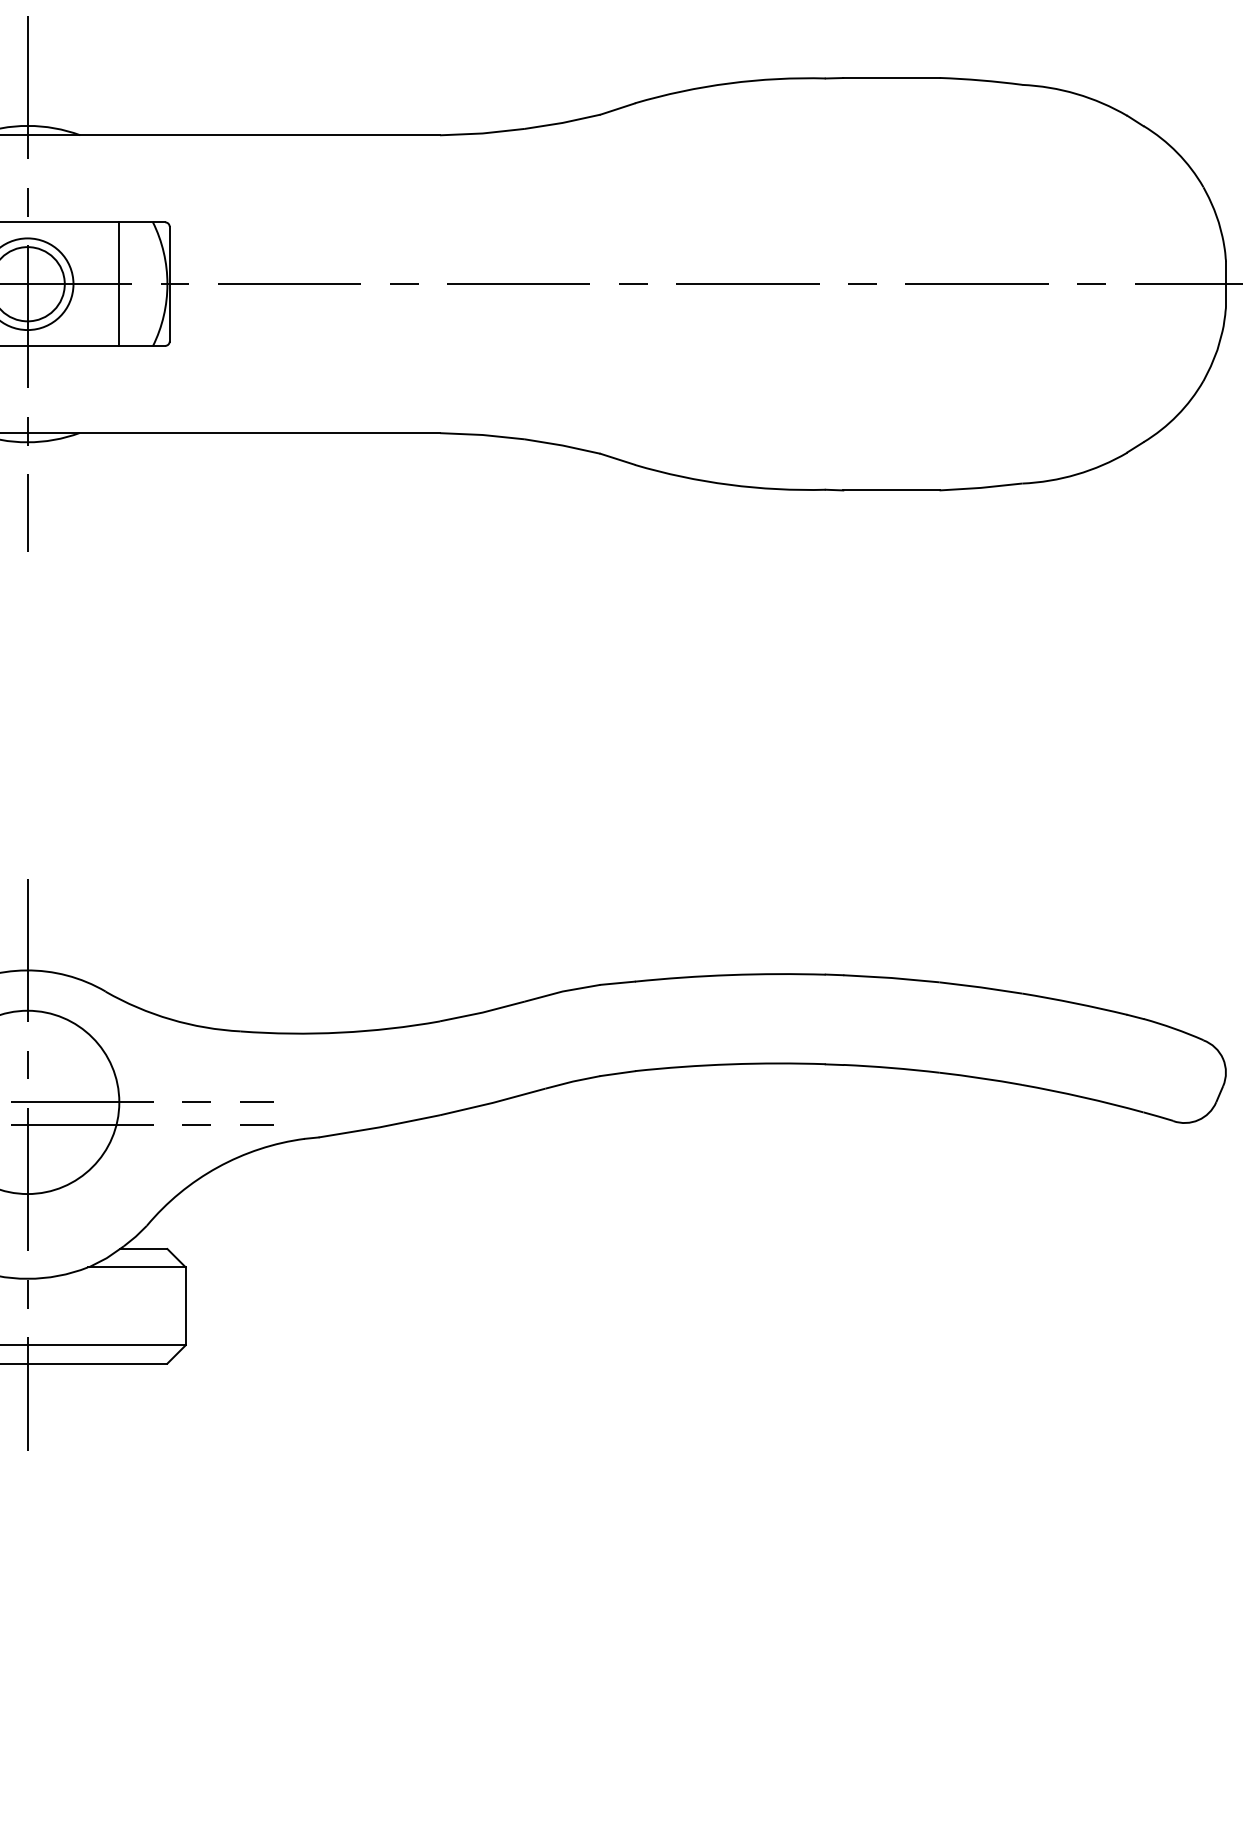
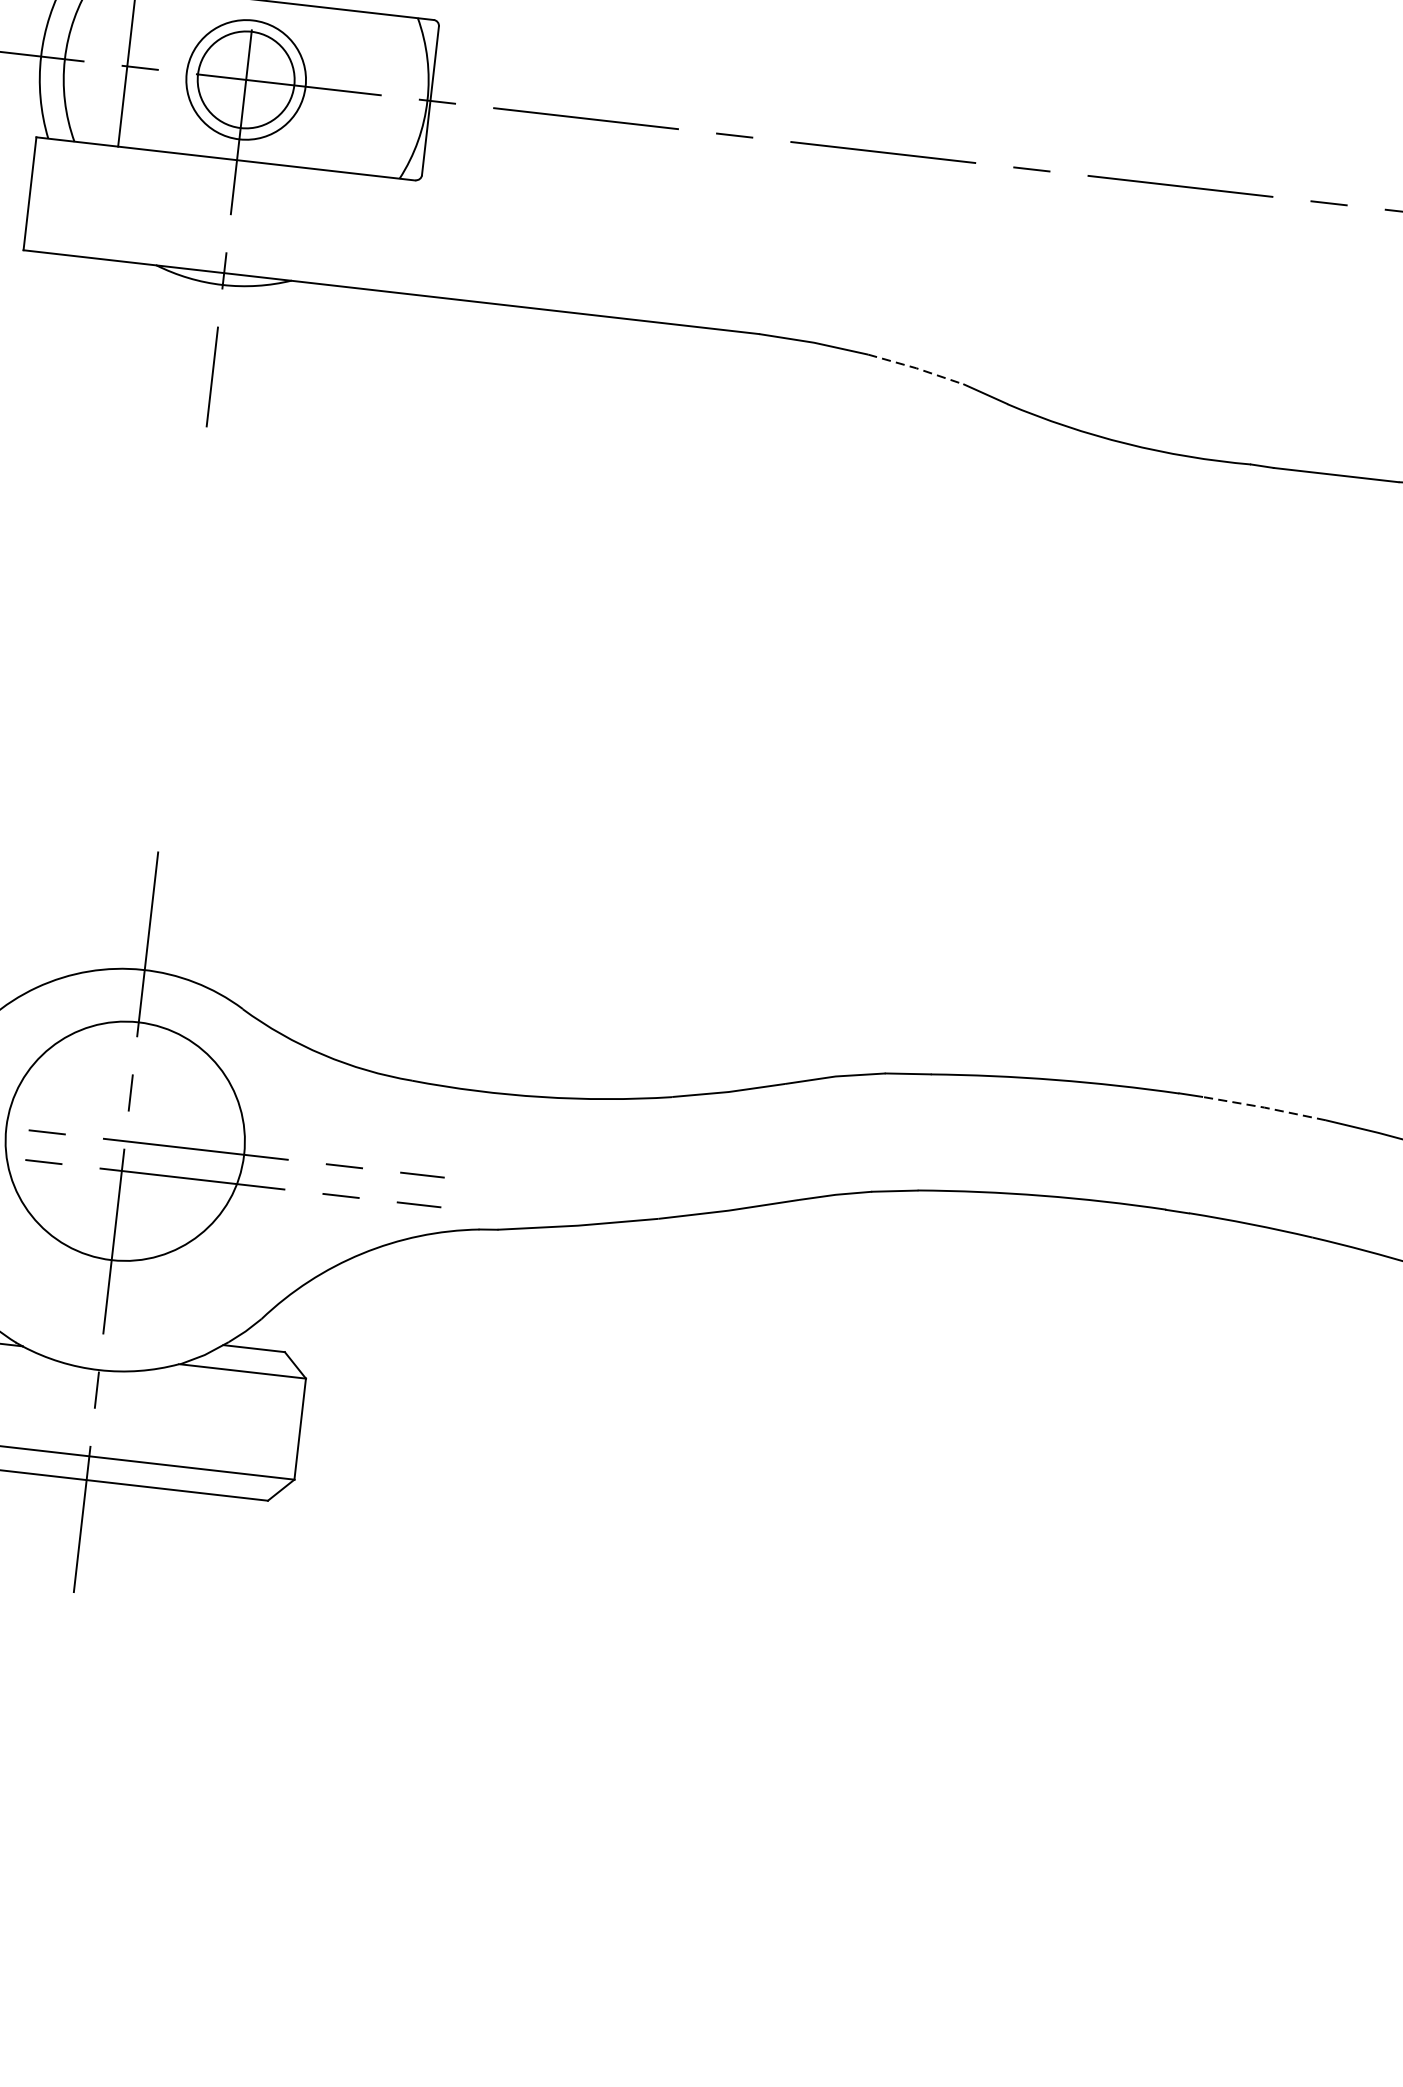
line: (119, 284) -> (365, 93), removed
line: (562, 445) -> (916, 368), solid -> dashed
line: (891, 978) -> (1264, 1108), solid -> dashed

